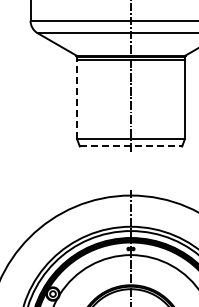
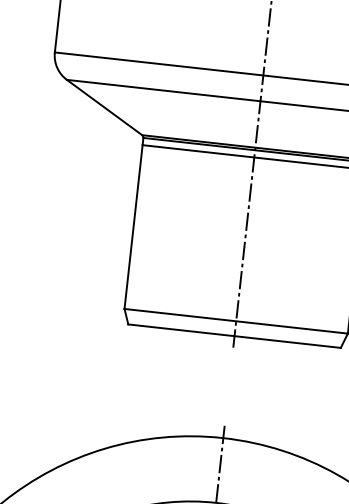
line: (77, 97) -> (134, 222), dashed -> solid
line: (131, 146) -> (235, 336), dashed -> solid

